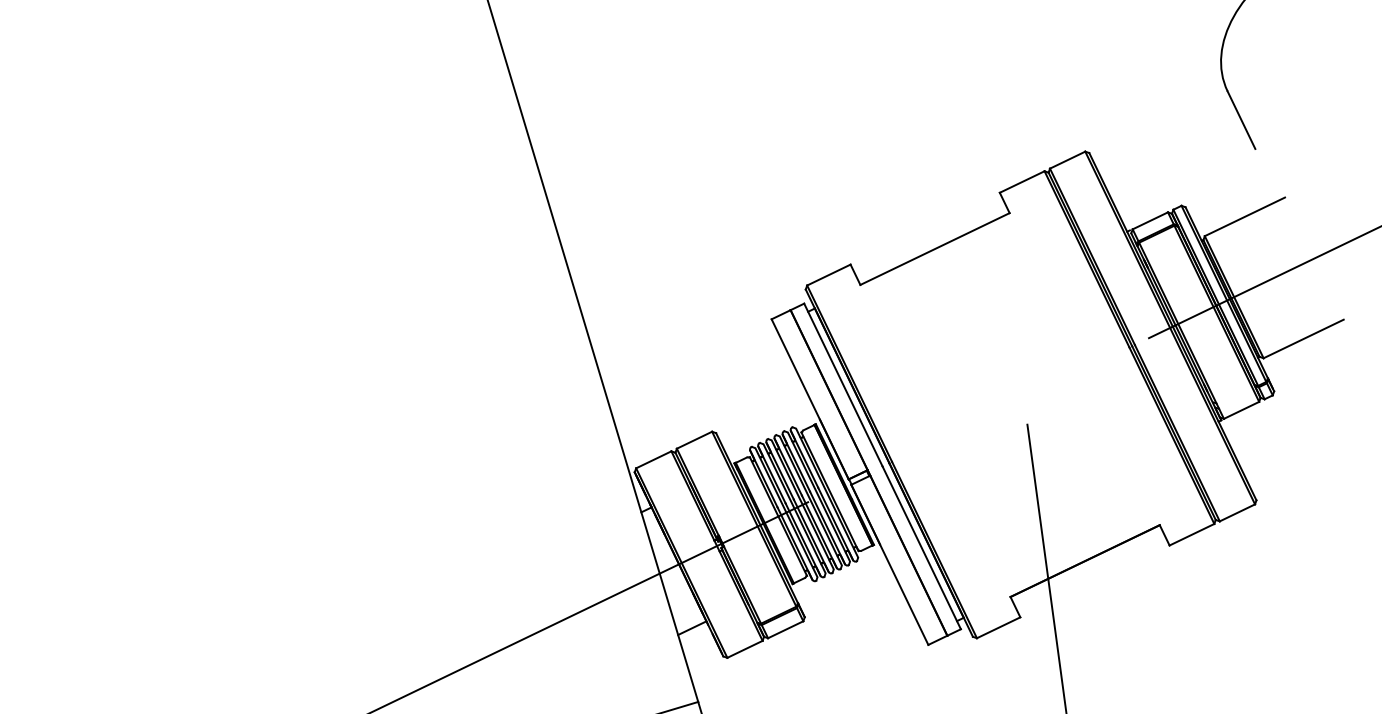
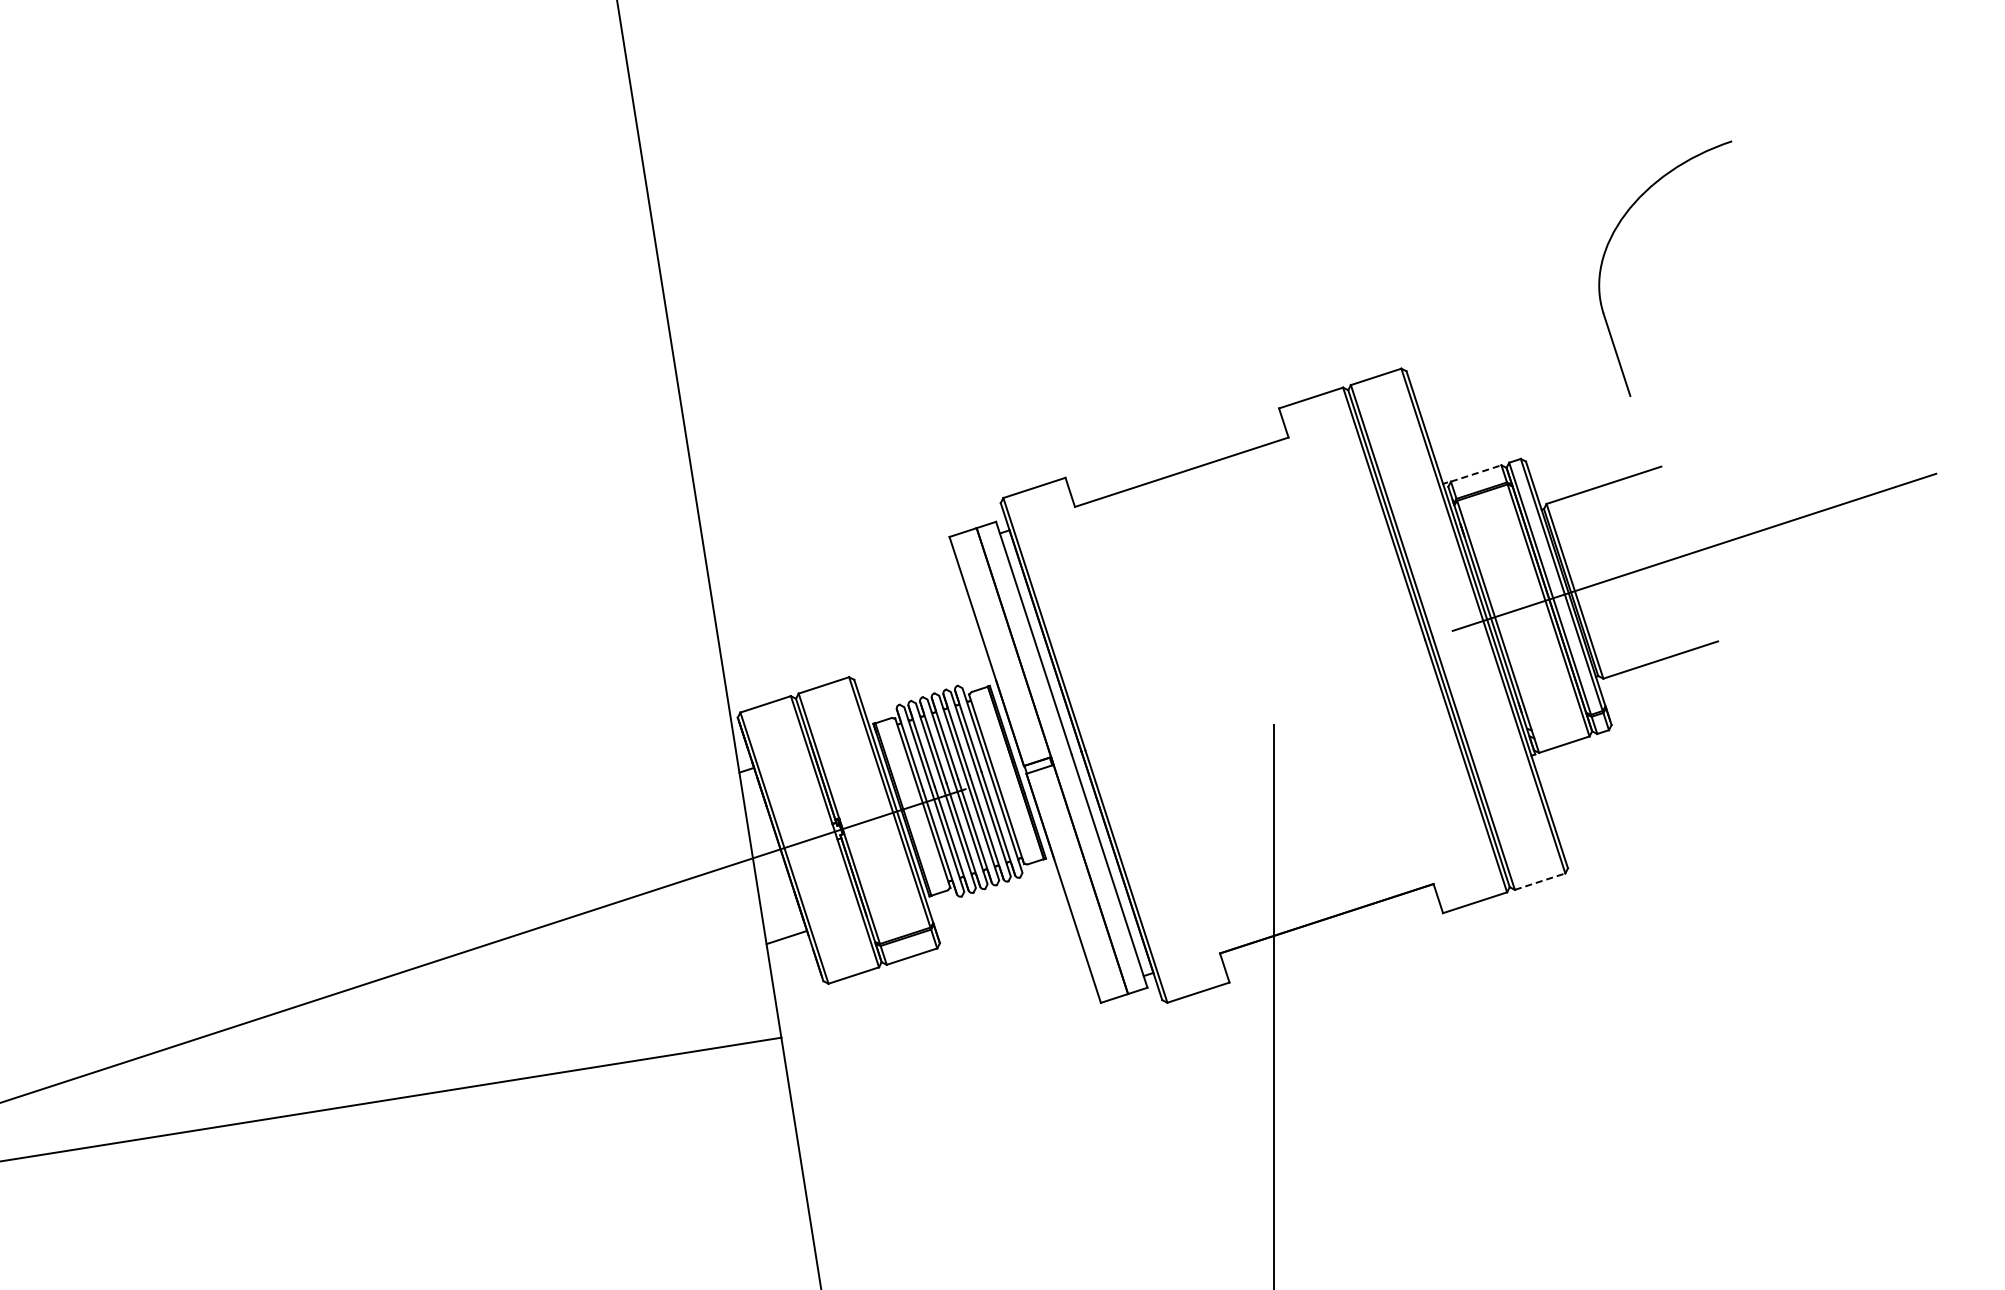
line: (1150, 220) -> (1476, 473), solid -> dashed
line: (1237, 512) -> (1540, 881), solid -> dashed

